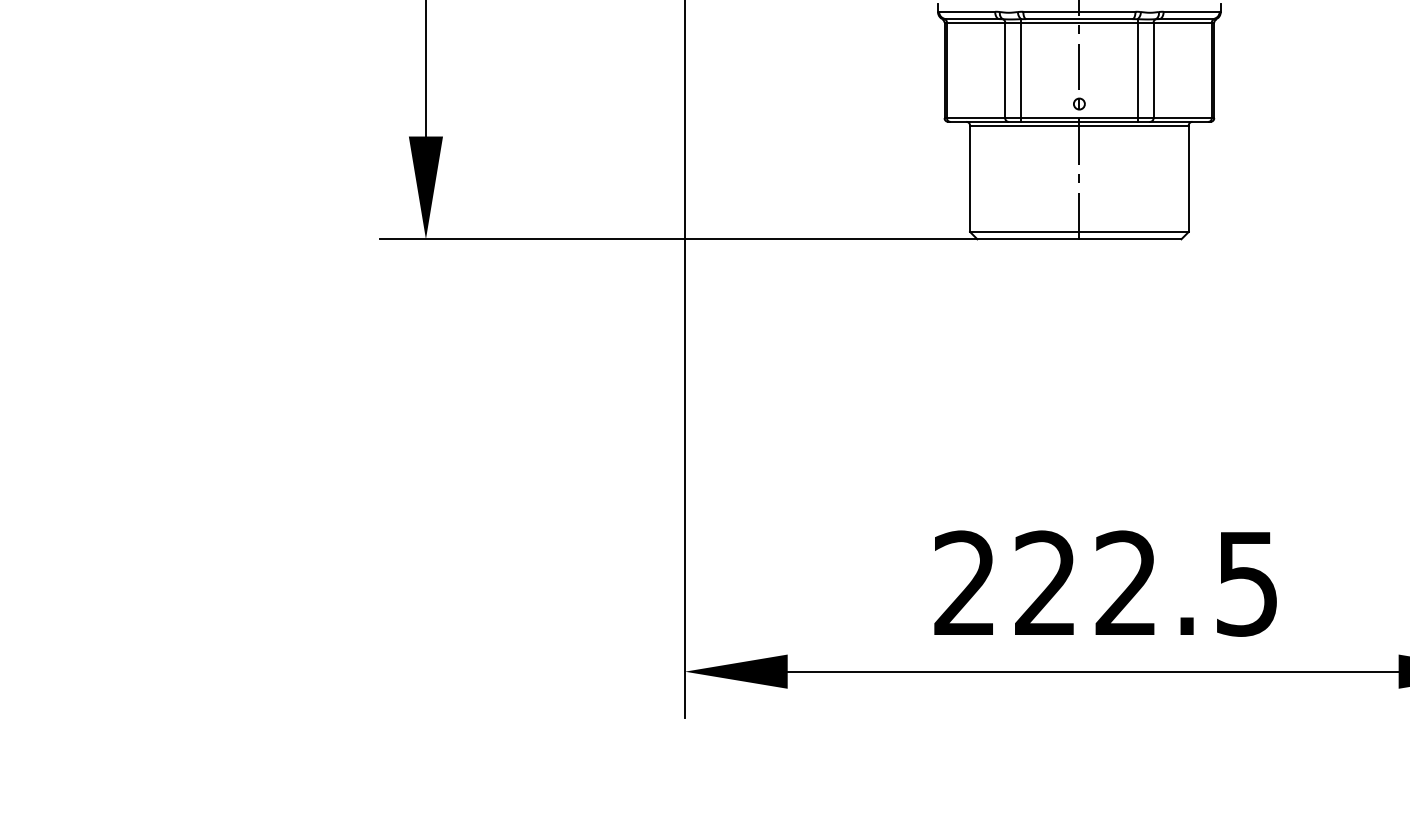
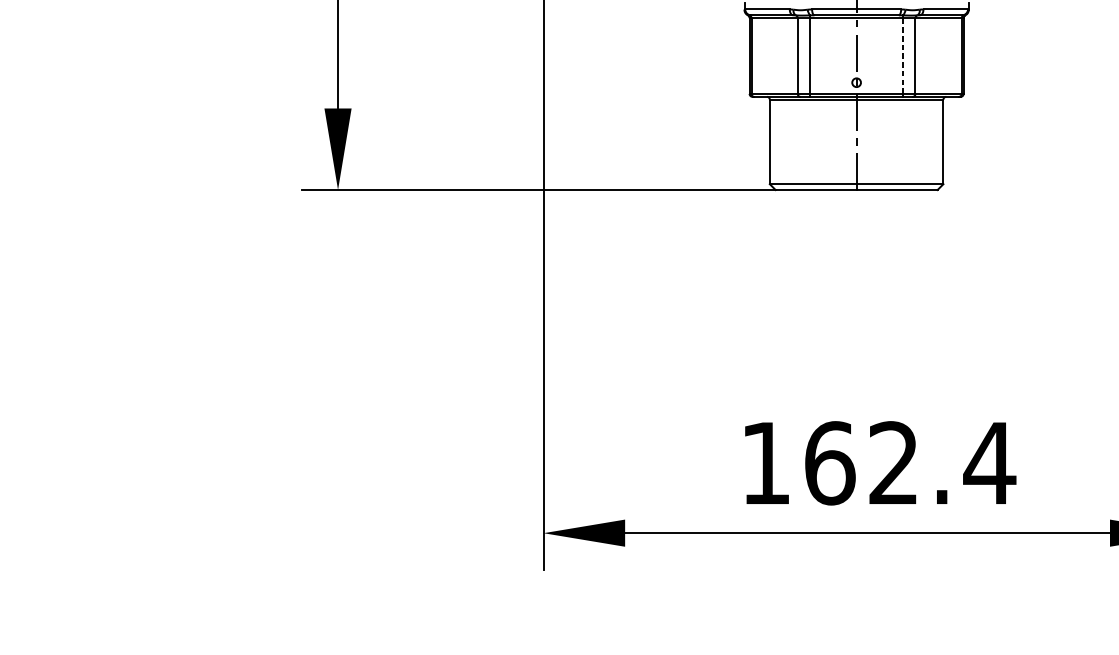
line: (1137, 70) -> (902, 56), solid -> dashed
text: (1107, 583) -> (878, 463), 222.5 -> 162.4

